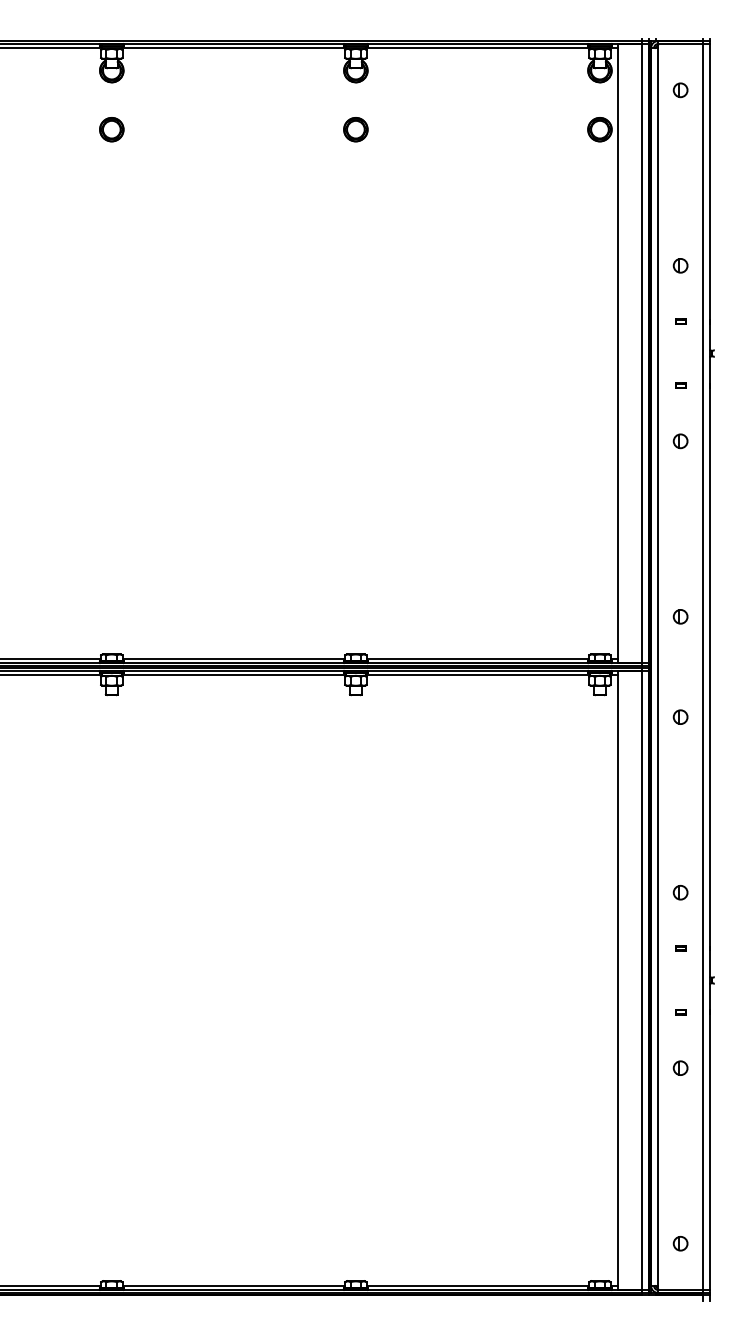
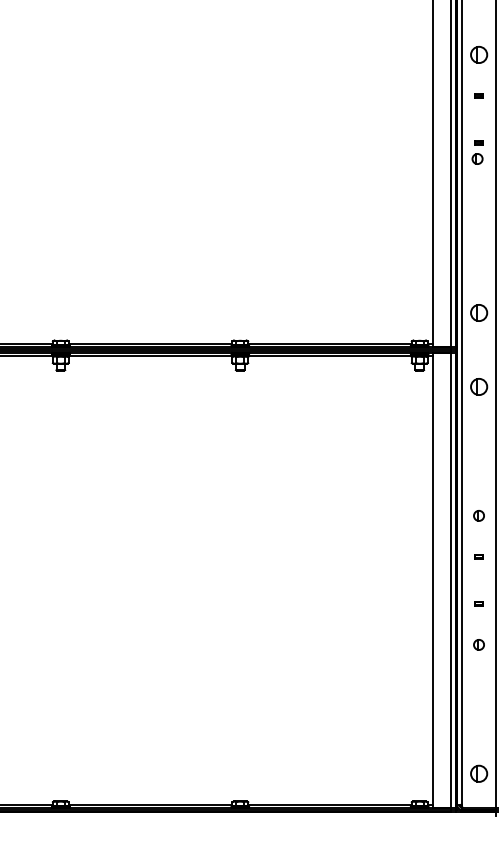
part: (680, 265) -> (478, 54), size x1.6
part: (680, 441) -> (477, 159), moved
part: (680, 616) -> (478, 312), size x1.6
part: (680, 716) -> (478, 386), size x1.6
part: (680, 1243) -> (478, 773), size x1.6

